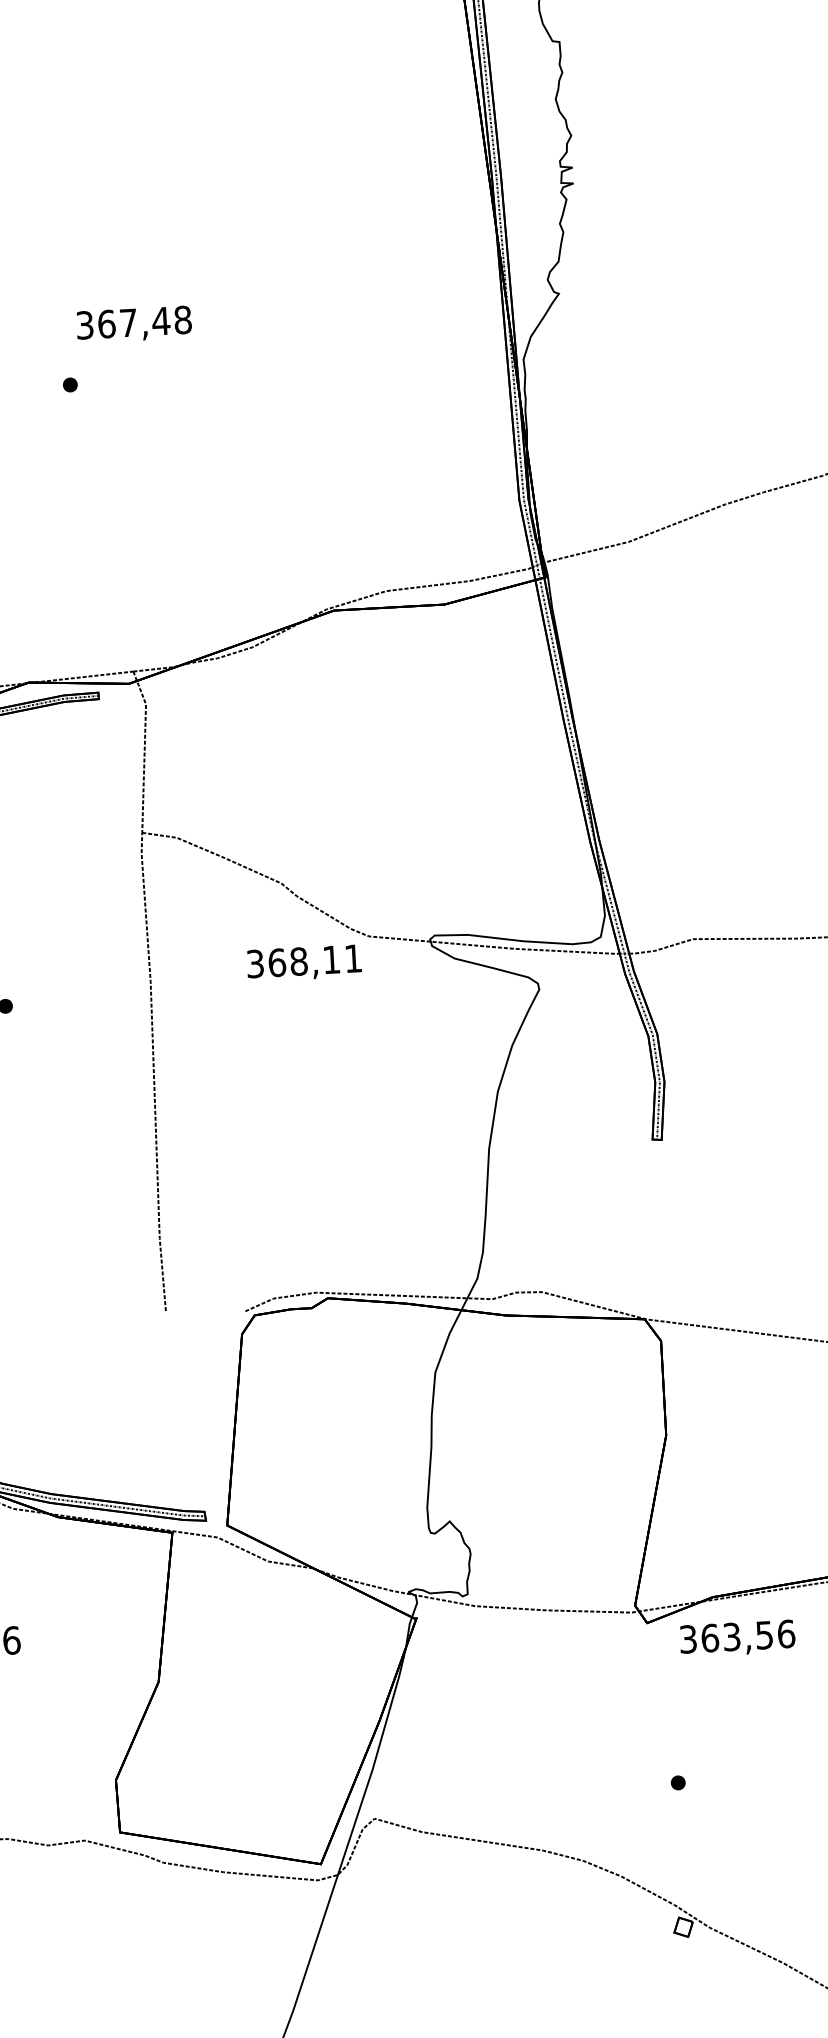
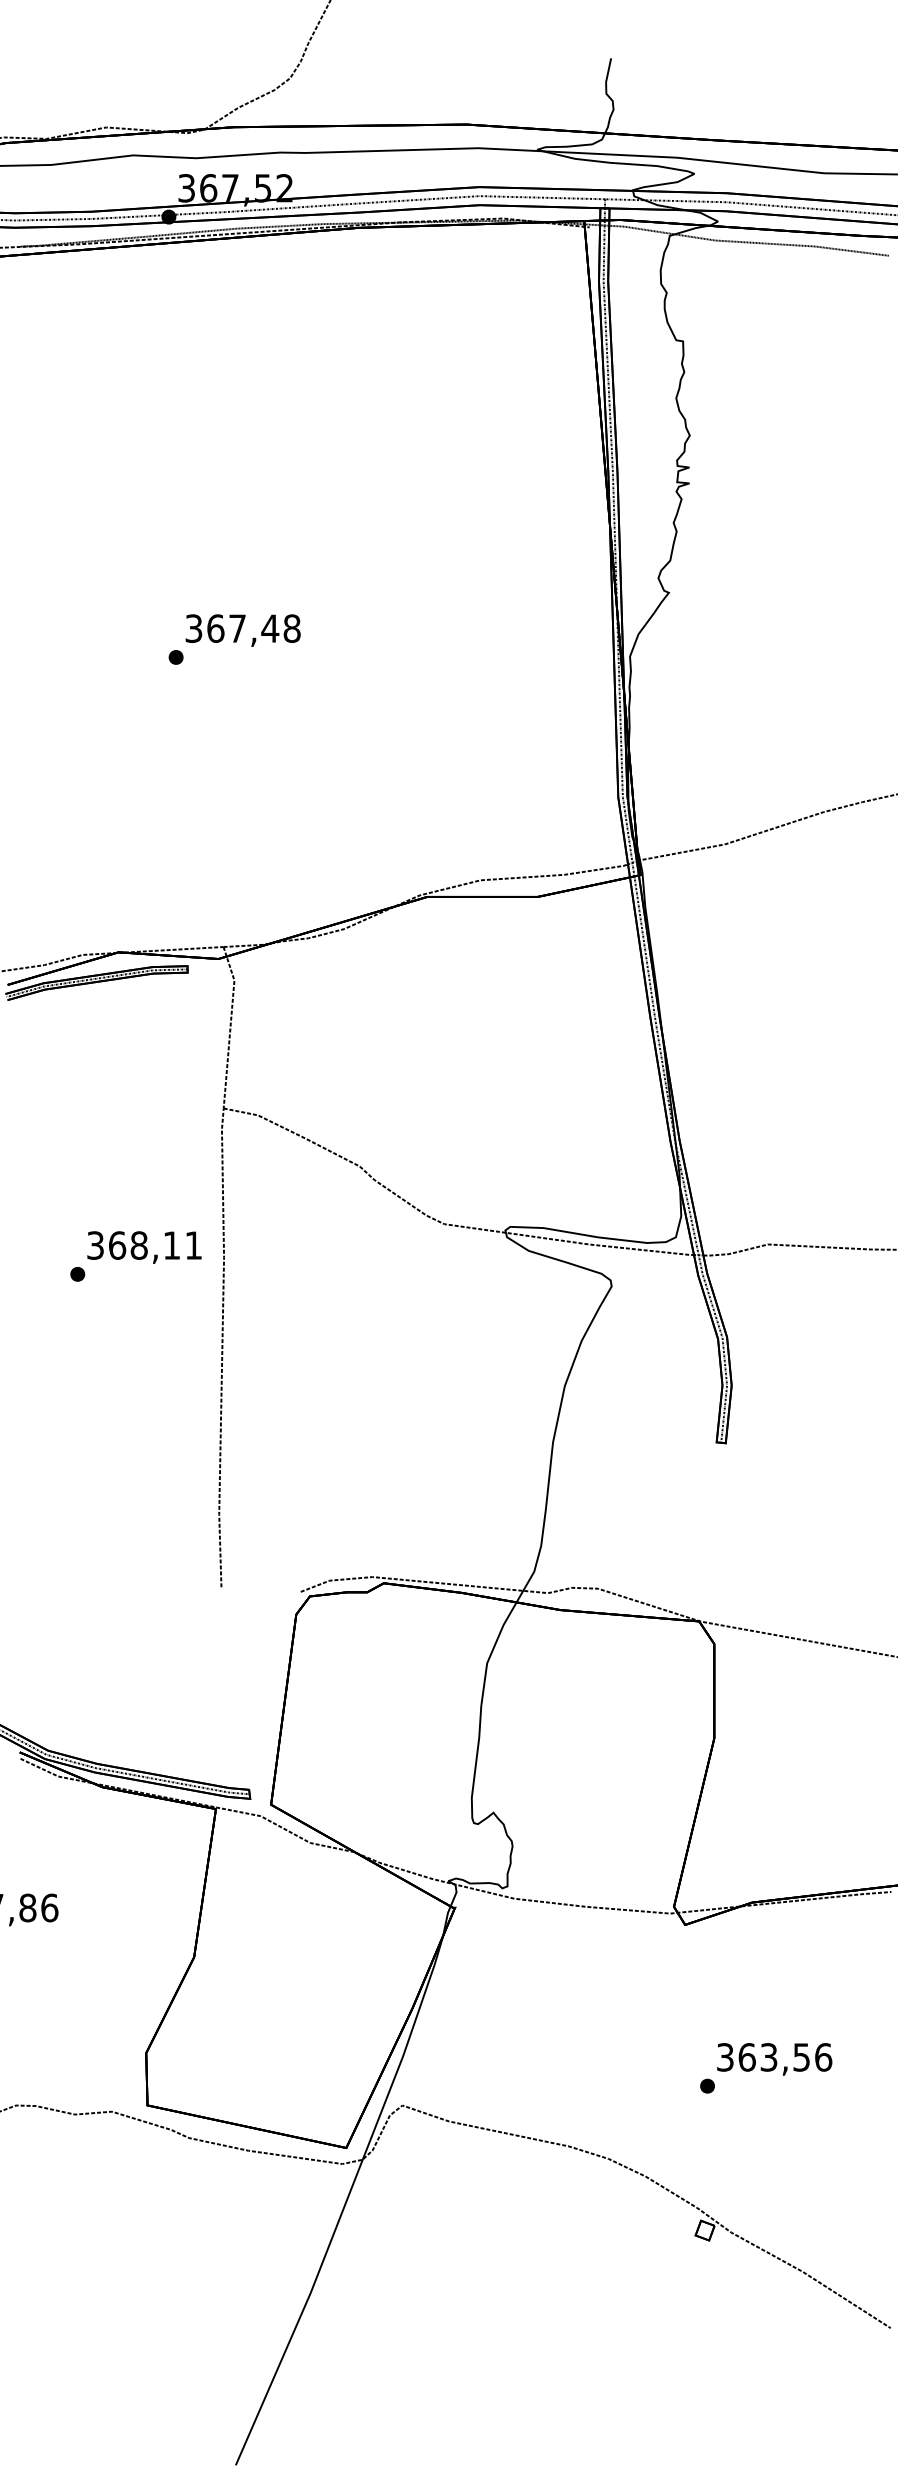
text: (133, 324) -> (242, 630), moved
text: (304, 963) -> (144, 1247), moved
text: (737, 1638) -> (774, 2059), moved

